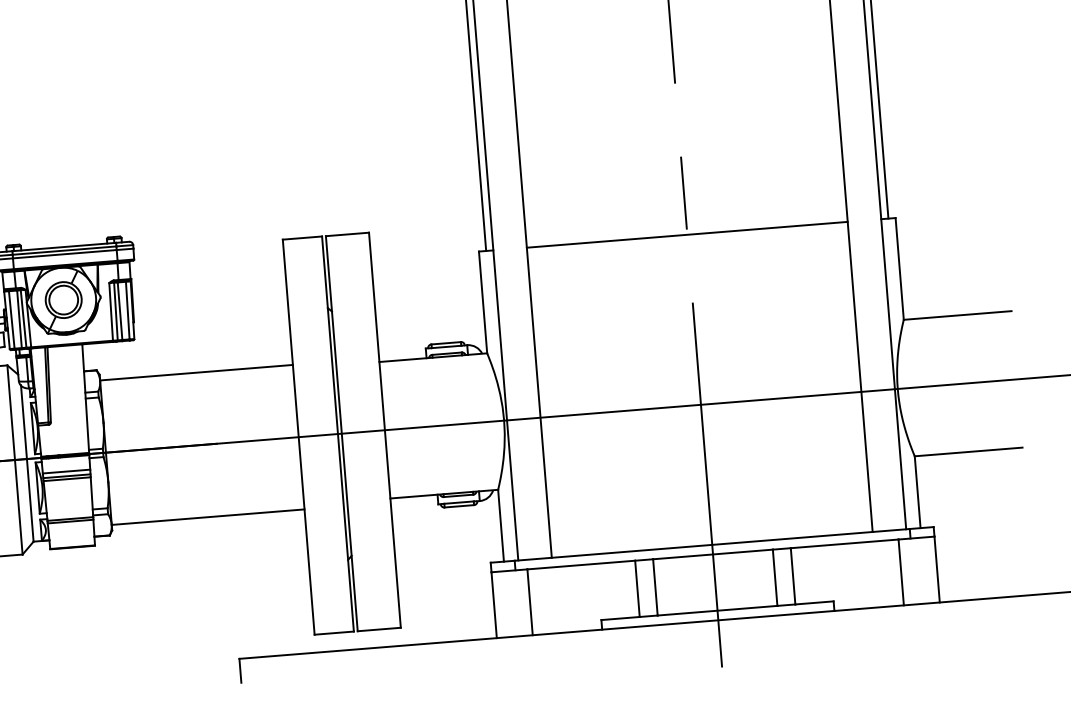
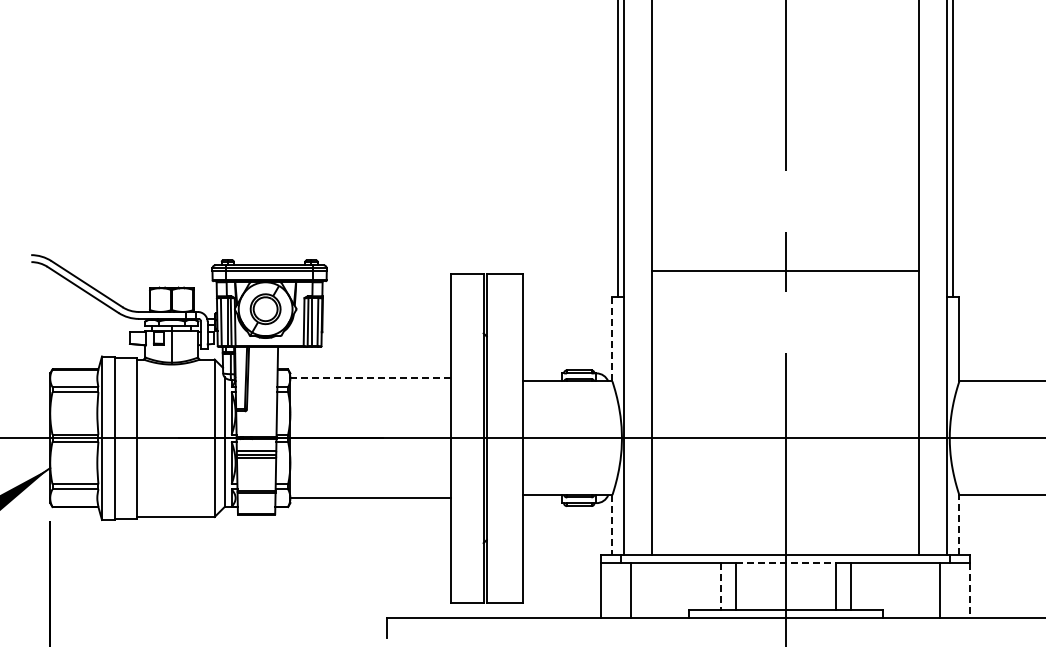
line: (686, 234) -> (785, 270), moved
line: (483, 302) -> (612, 339), solid -> dashed
line: (196, 373) -> (370, 378), solid -> dashed
line: (917, 492) -> (959, 525), solid -> dashed
line: (501, 526) -> (612, 525), solid -> dashed
line: (712, 554) -> (785, 562), solid -> dashed
line: (937, 569) -> (970, 590), solid -> dashed
line: (637, 589) -> (721, 586), solid -> dashed

